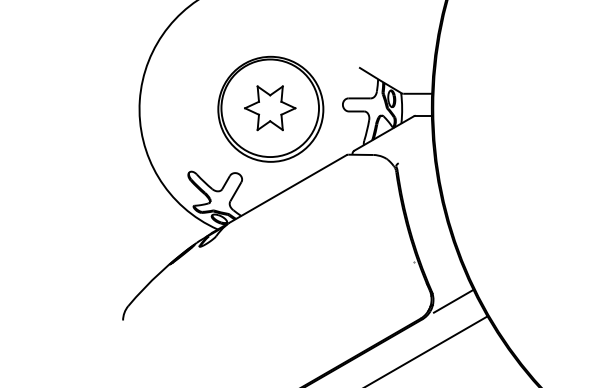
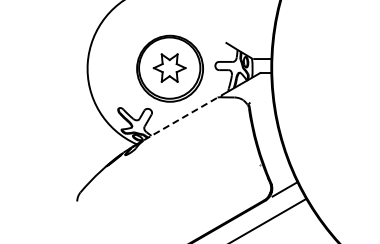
line: (288, 188) -> (181, 118), solid -> dashed

